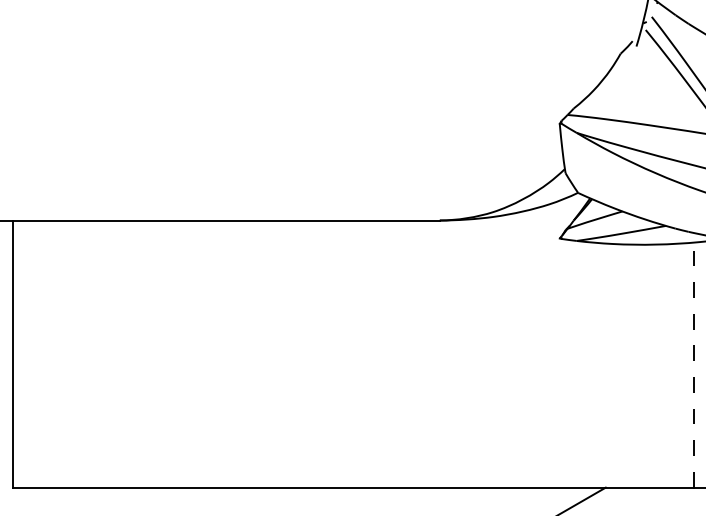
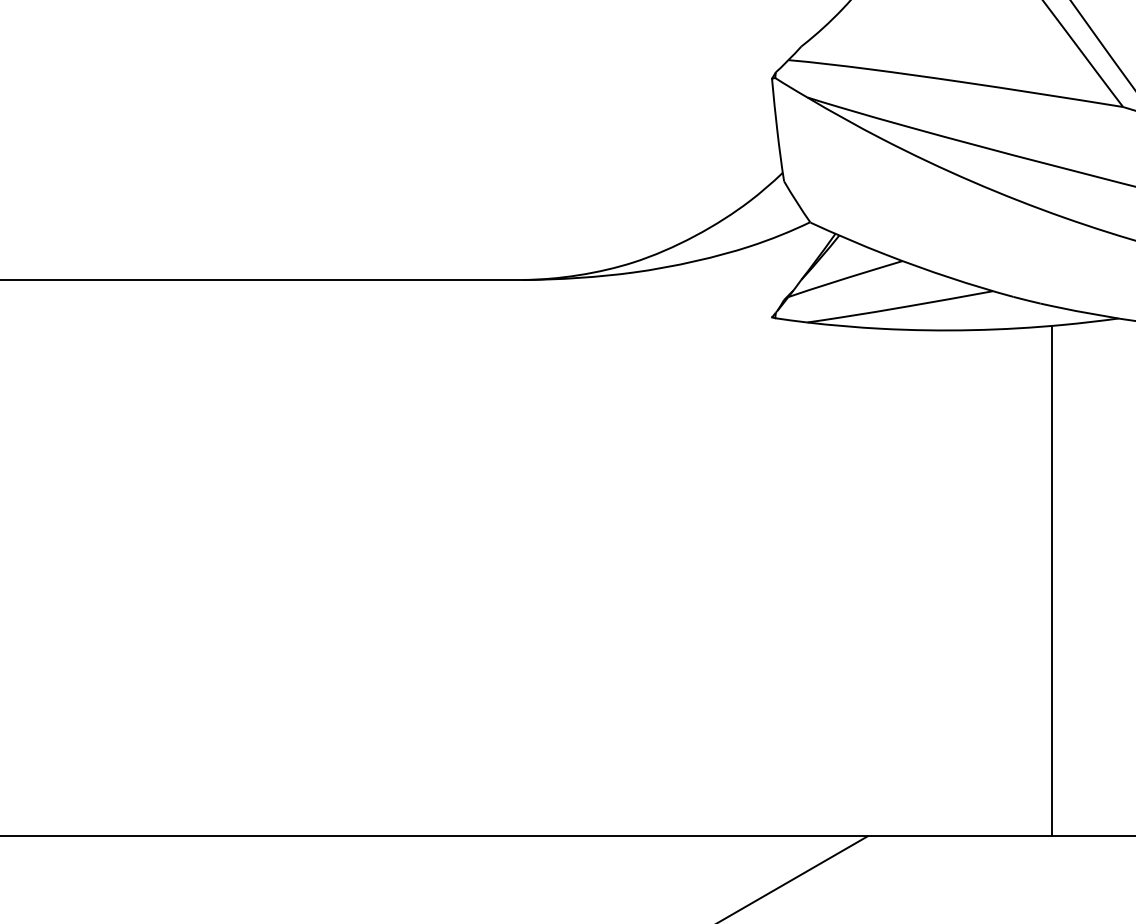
line: (694, 365) -> (1052, 581), dashed -> solid

